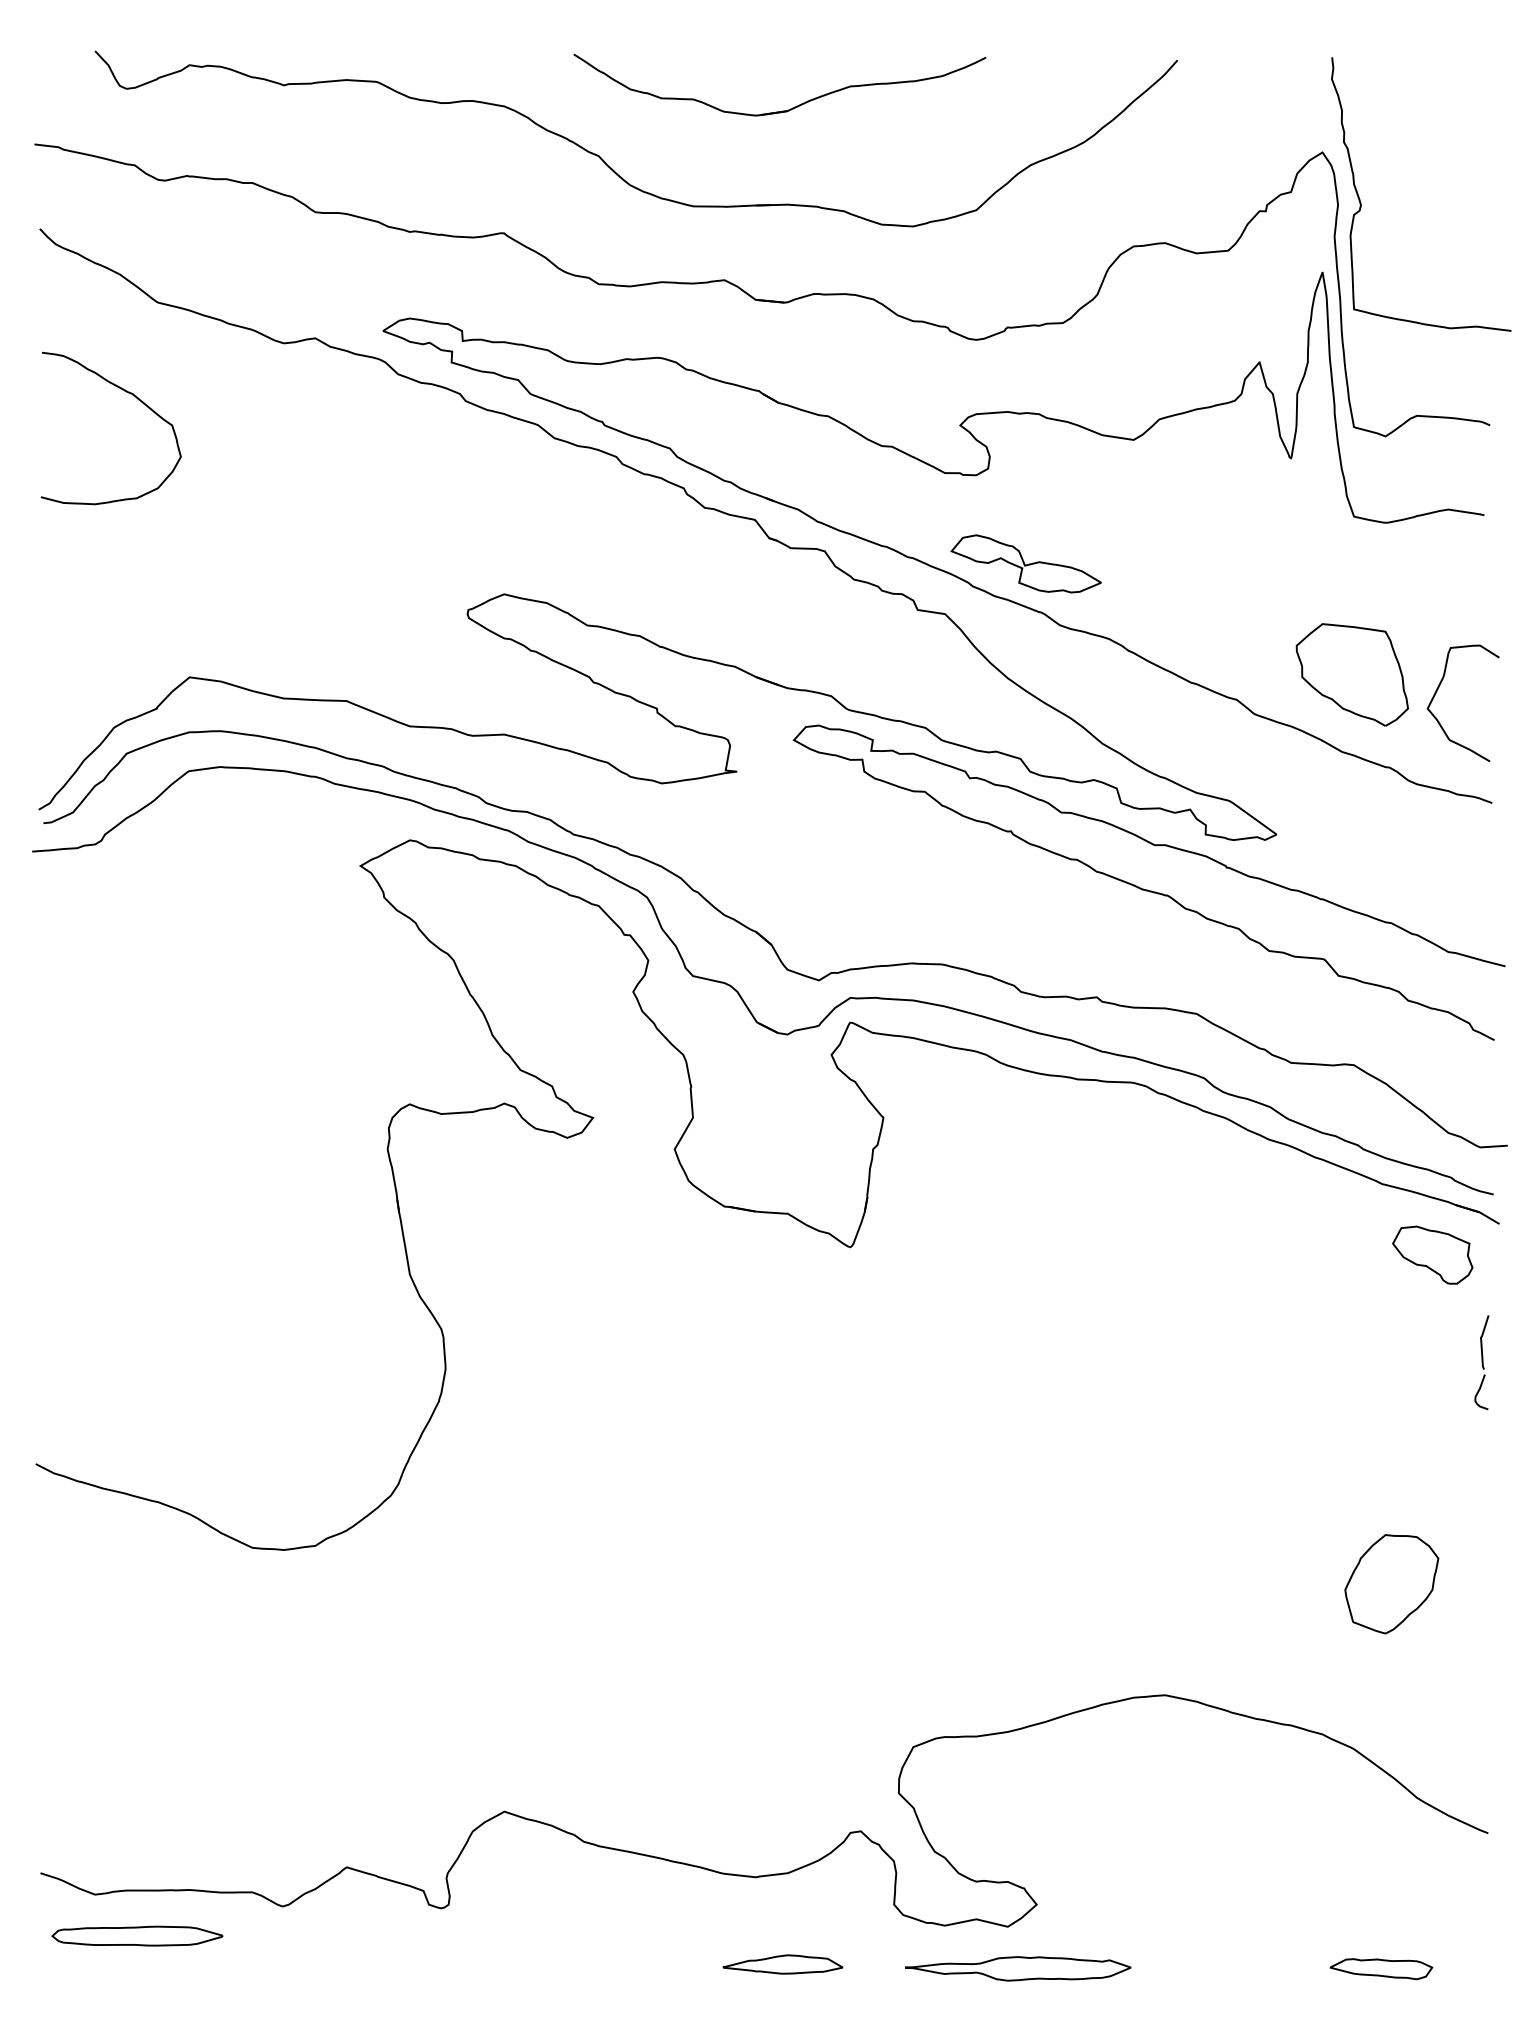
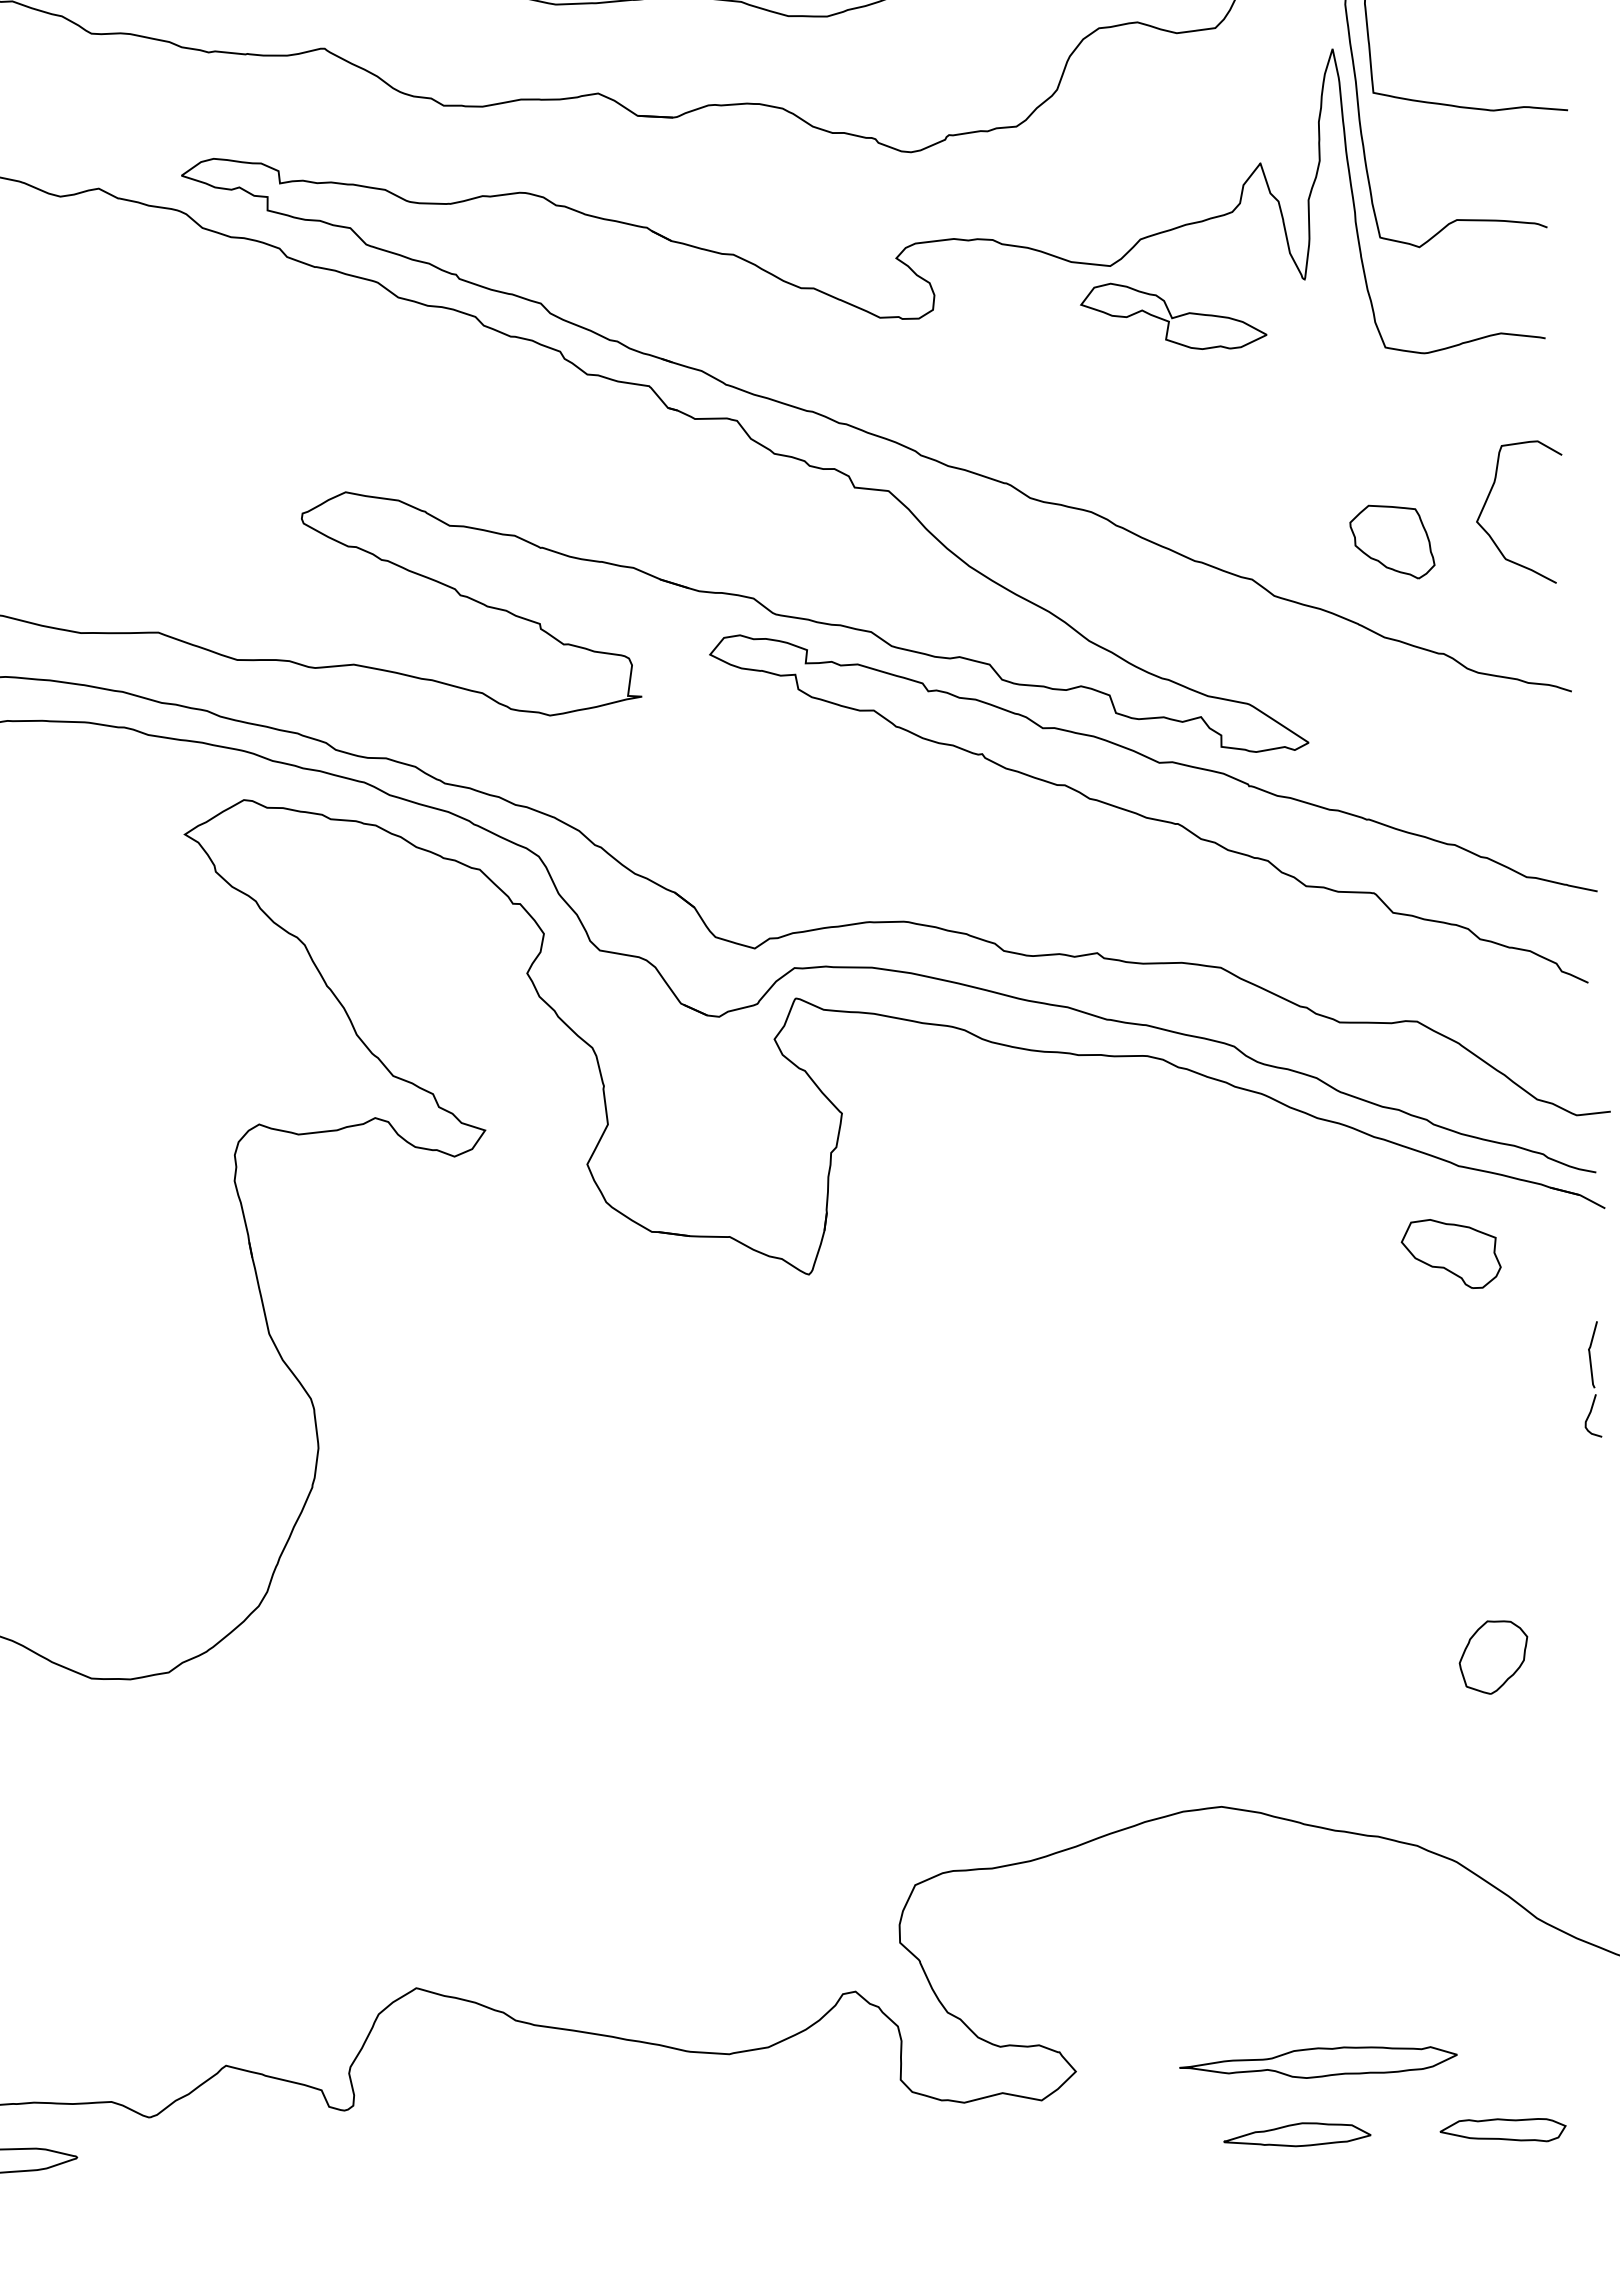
part: (1025, 563) -> (1172, 315), moved
part: (1351, 674) -> (1391, 541), size x0.6
curve: (1437, 691) -> (1488, 500), moved
part: (1432, 1254) -> (1450, 1253), moved
part: (1391, 1584) -> (1493, 1657), size x0.6
part: (782, 1964) -> (1296, 2134), moved
part: (1018, 1968) -> (1319, 2062), moved

